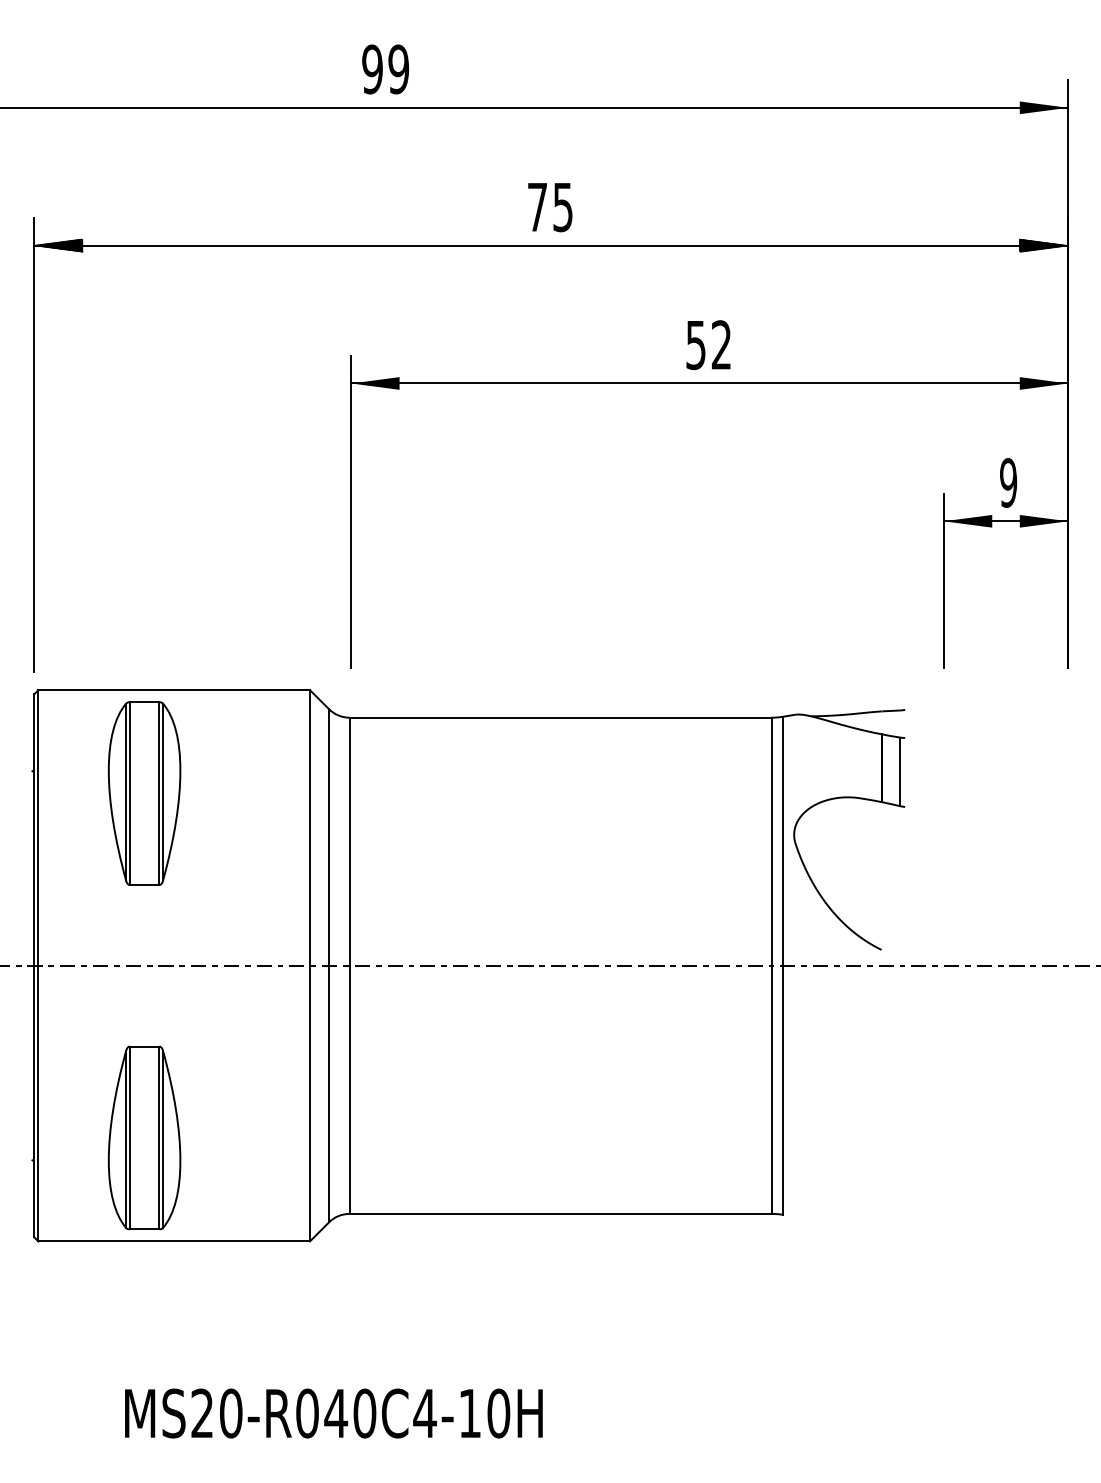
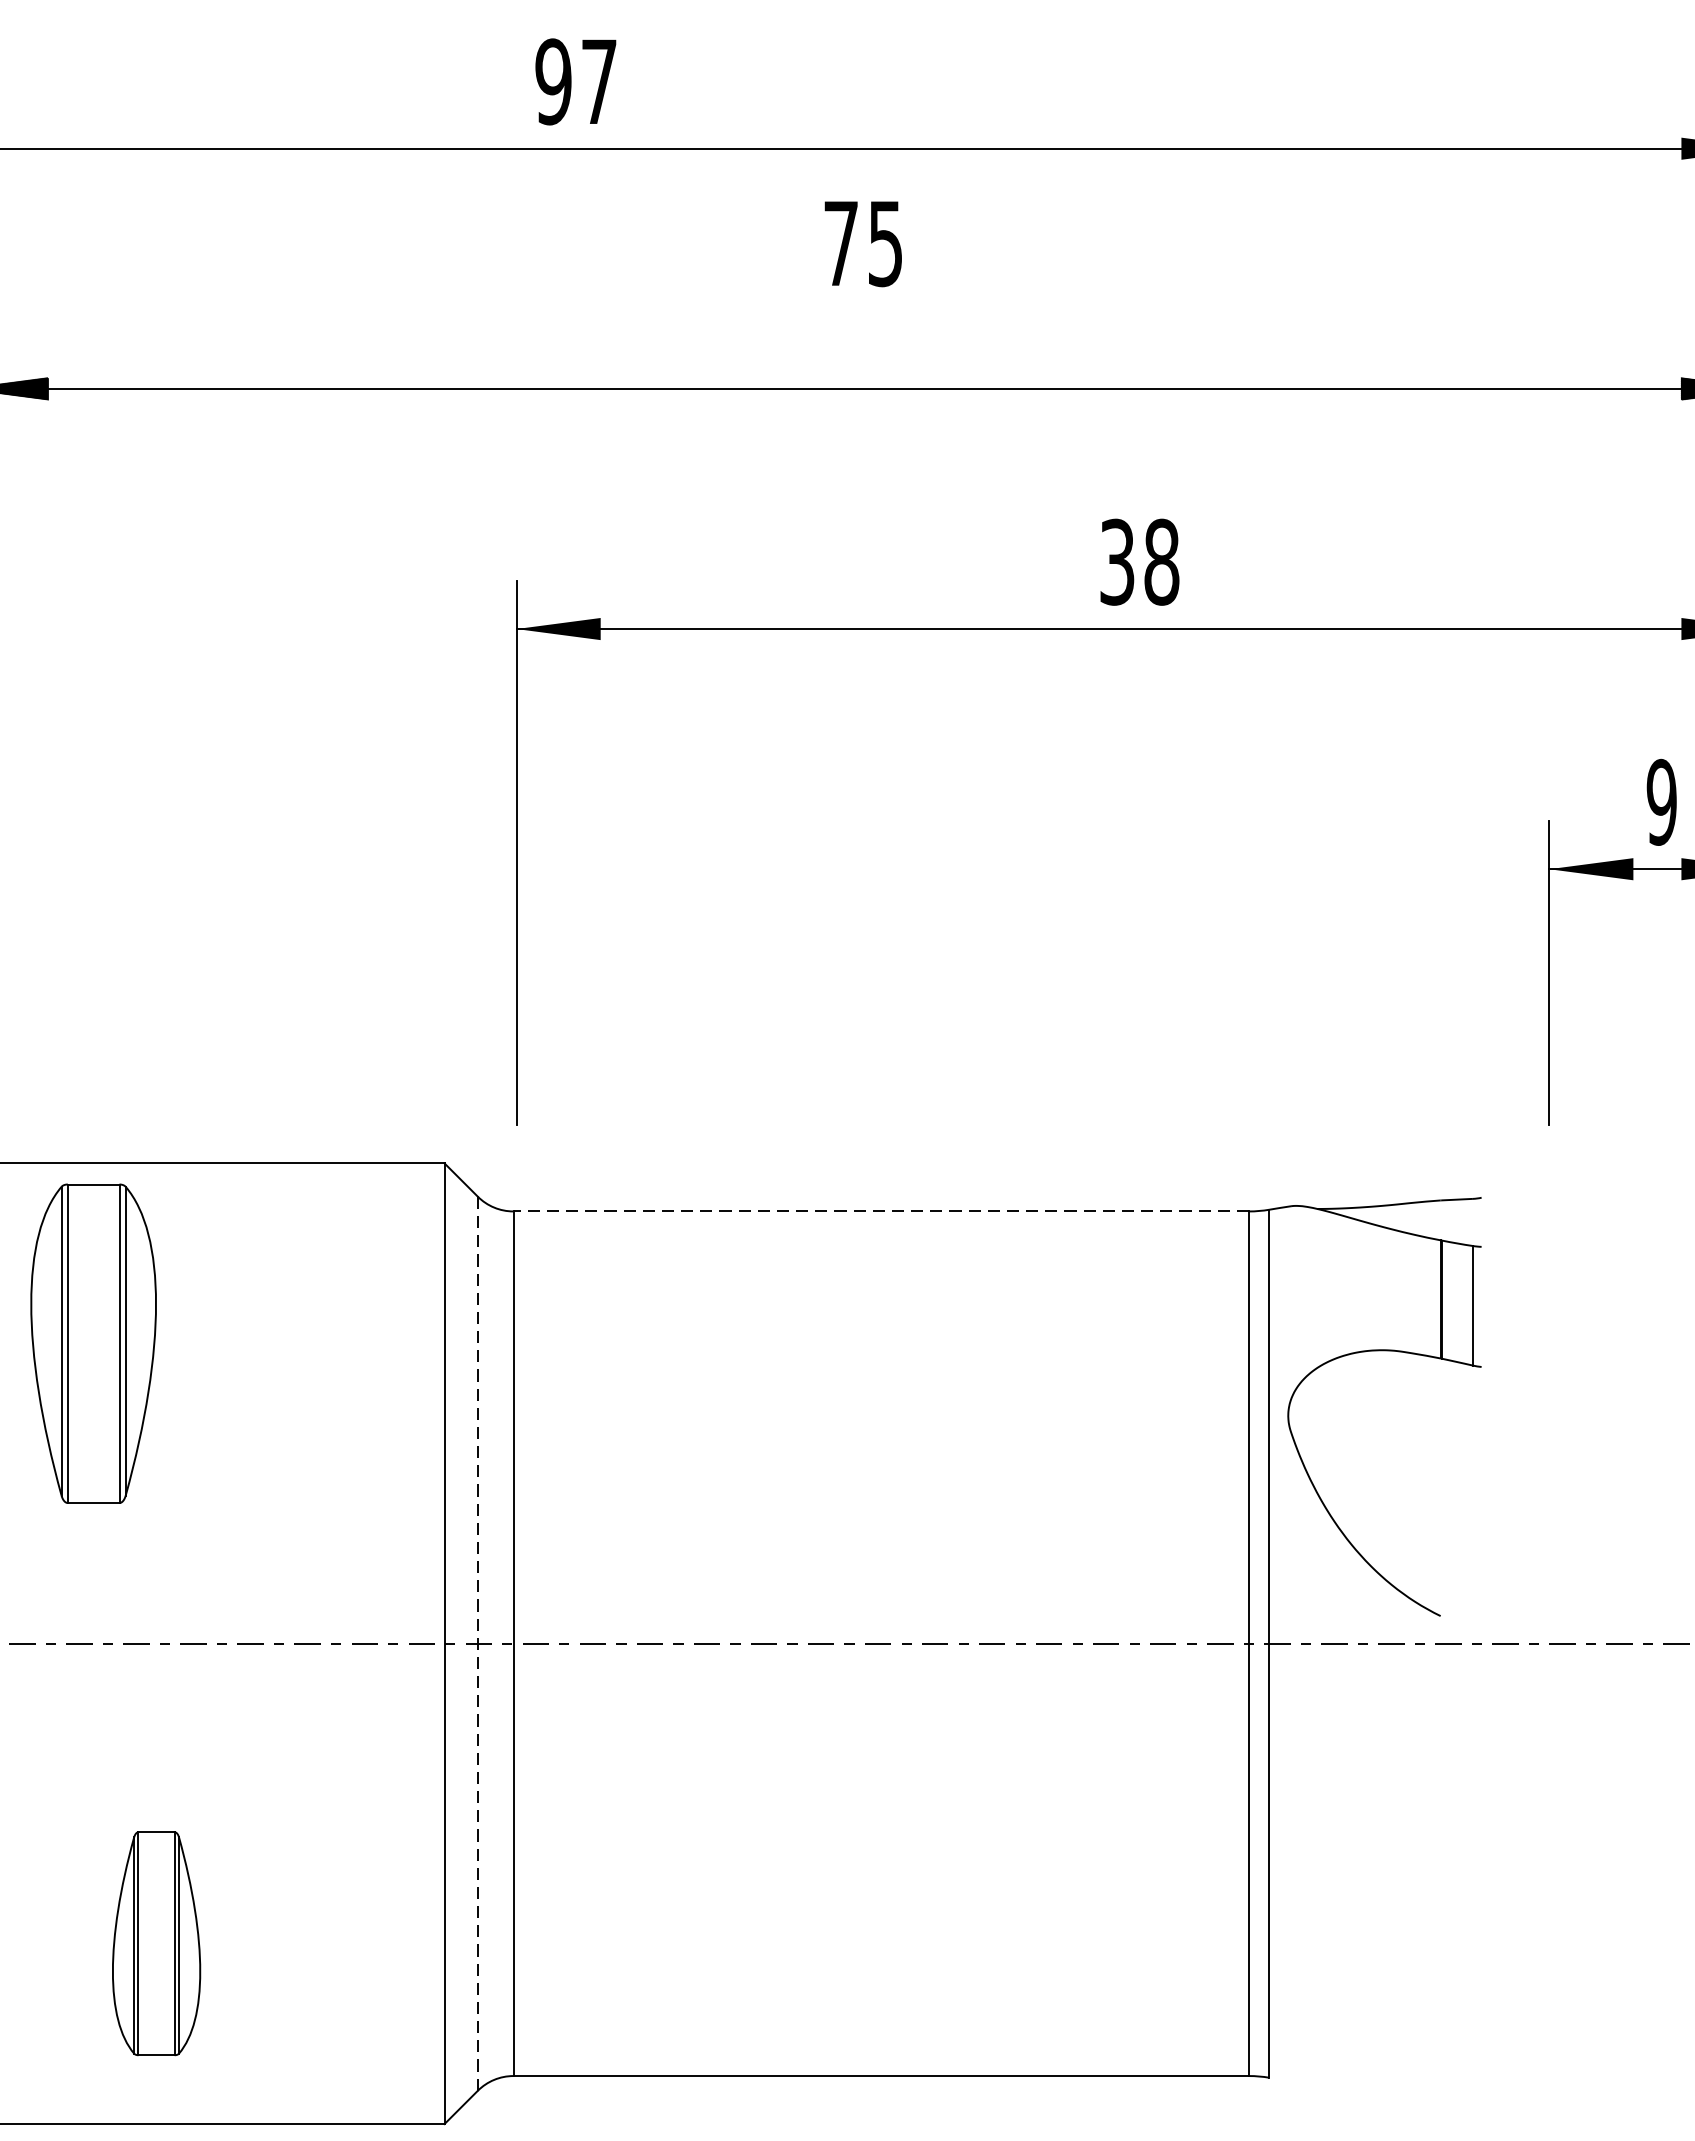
text: (398, 69) -> (598, 81), 99 -> 97
text: (550, 207) -> (863, 243), moved
text: (708, 345) -> (1138, 562), 52 -> 38
line: (560, 717) -> (881, 1211), solid -> dashed
part: (144, 793) -> (93, 1343), moved
line: (329, 965) -> (478, 1643), solid -> dashed
part: (144, 1137) -> (156, 1942), size x0.7

